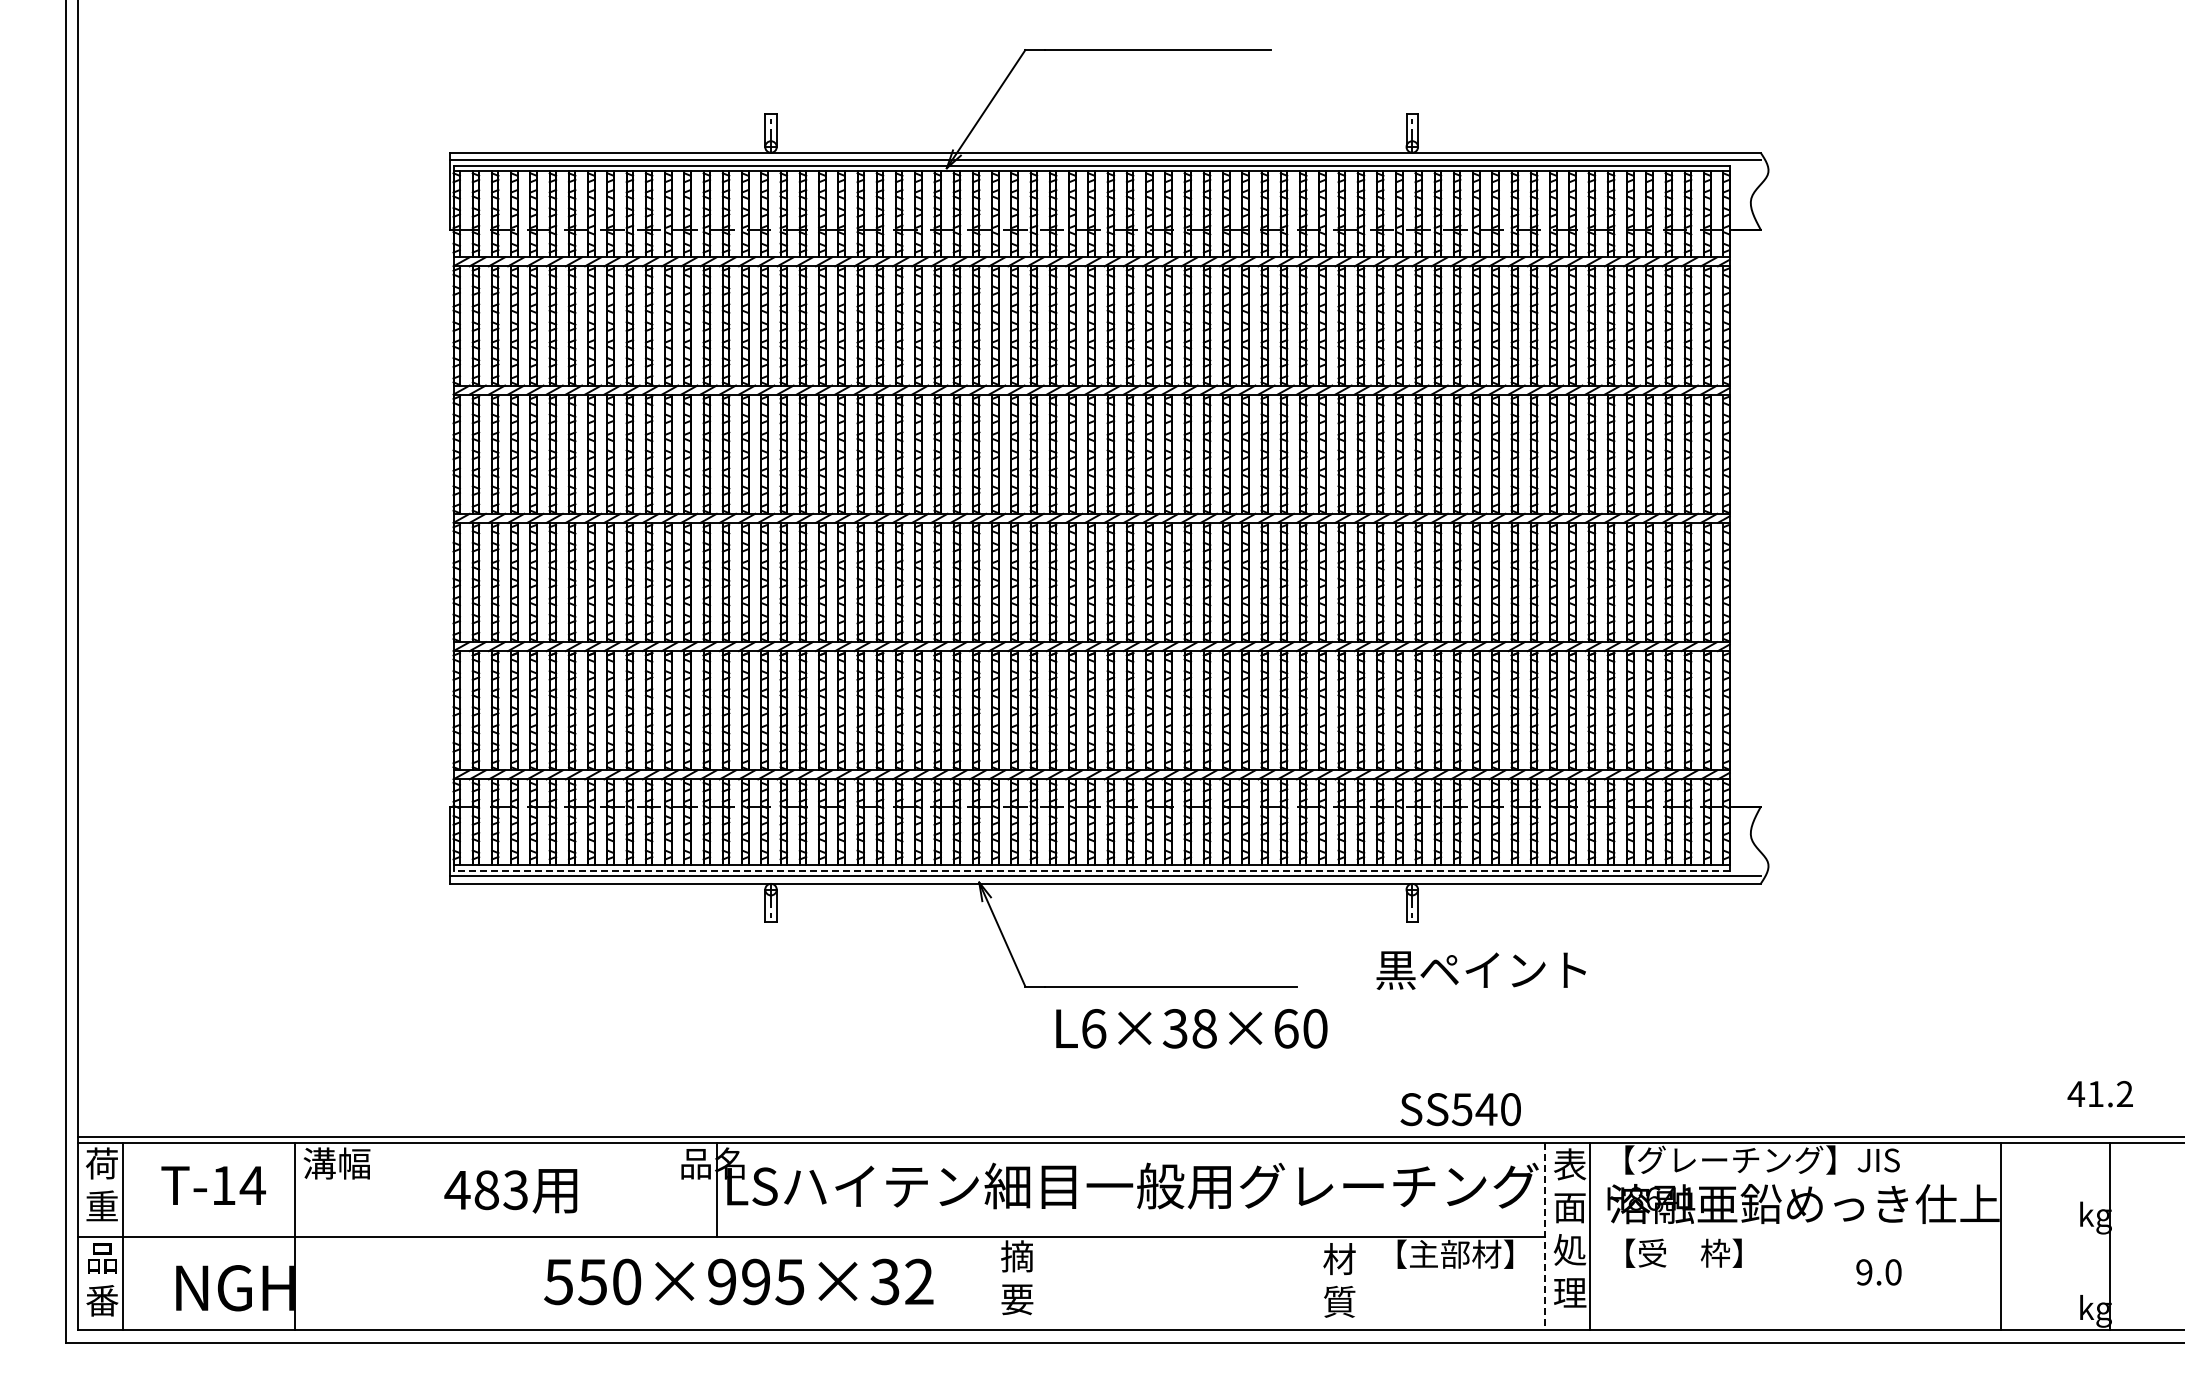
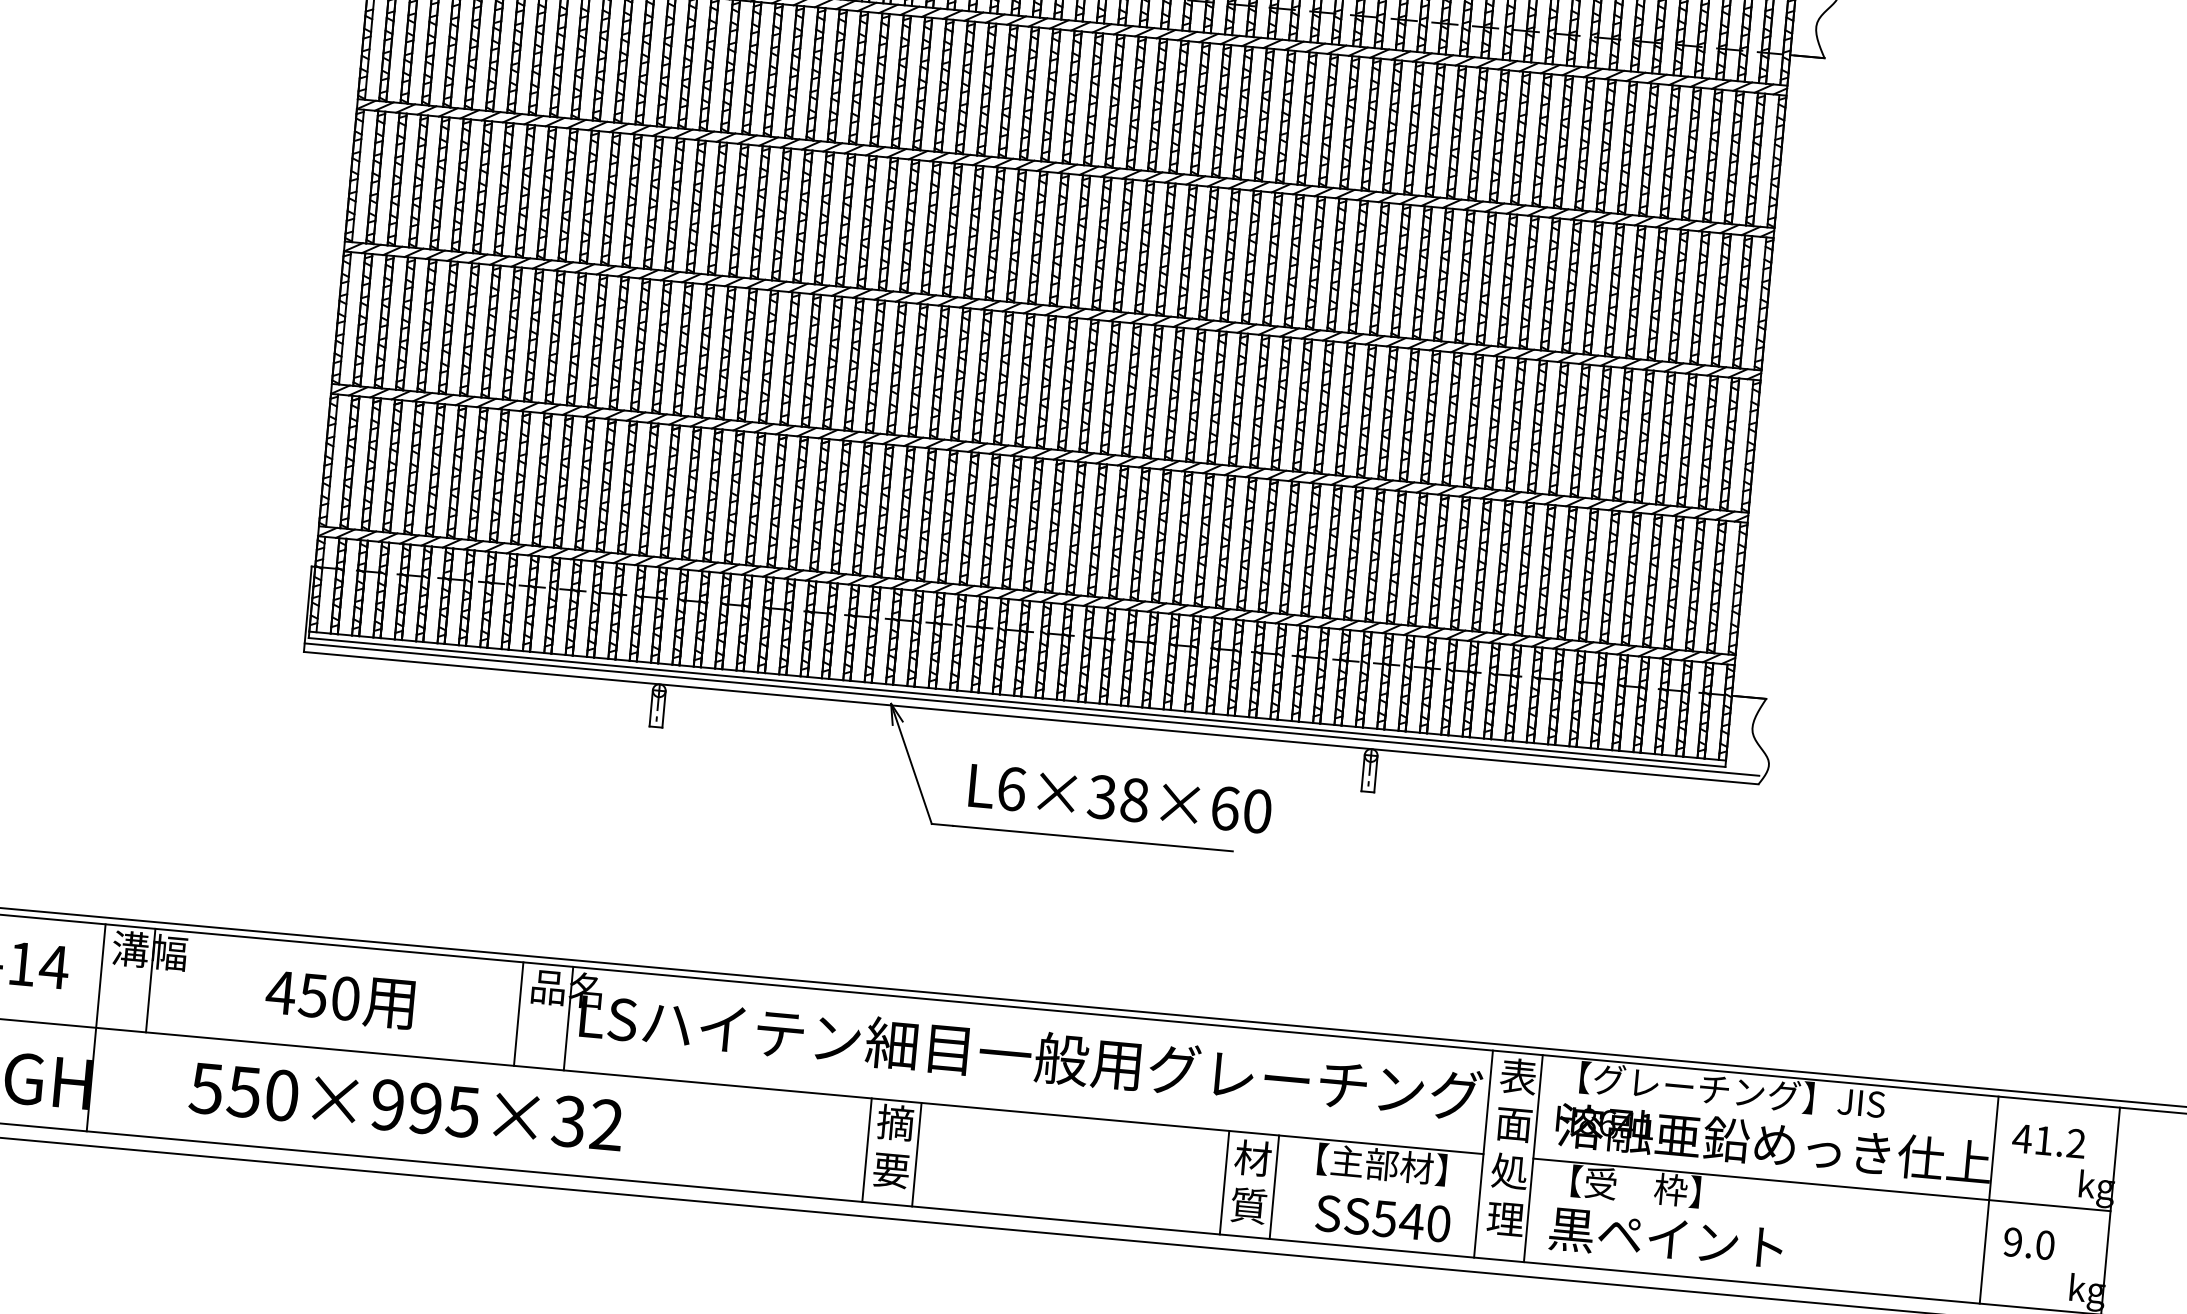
line: (1091, 871) -> (1016, 702), dashed -> solid
text: (1480, 970) -> (1665, 1238), moved
text: (1191, 1028) -> (1120, 798), moved
text: (2099, 1094) -> (2048, 1141), moved
text: (1460, 1109) -> (1382, 1218), moved
line: (340, 1189) -> (151, 980), added
line: (671, 1189) -> (518, 1013), added
text: (500, 1190) -> (328, 997), 483 -> 450
line: (1850, 1236) -> (1822, 1184), added
line: (1545, 1237) -> (1483, 1155), dashed -> solid
text: (1878, 1272) -> (2028, 1243), moved
text: (738, 1281) -> (406, 1106), moved
line: (993, 1282) -> (866, 1149), added
line: (1038, 1282) -> (916, 1153), added
line: (1316, 1282) -> (1225, 1181), added
line: (1360, 1282) -> (1273, 1186), added

